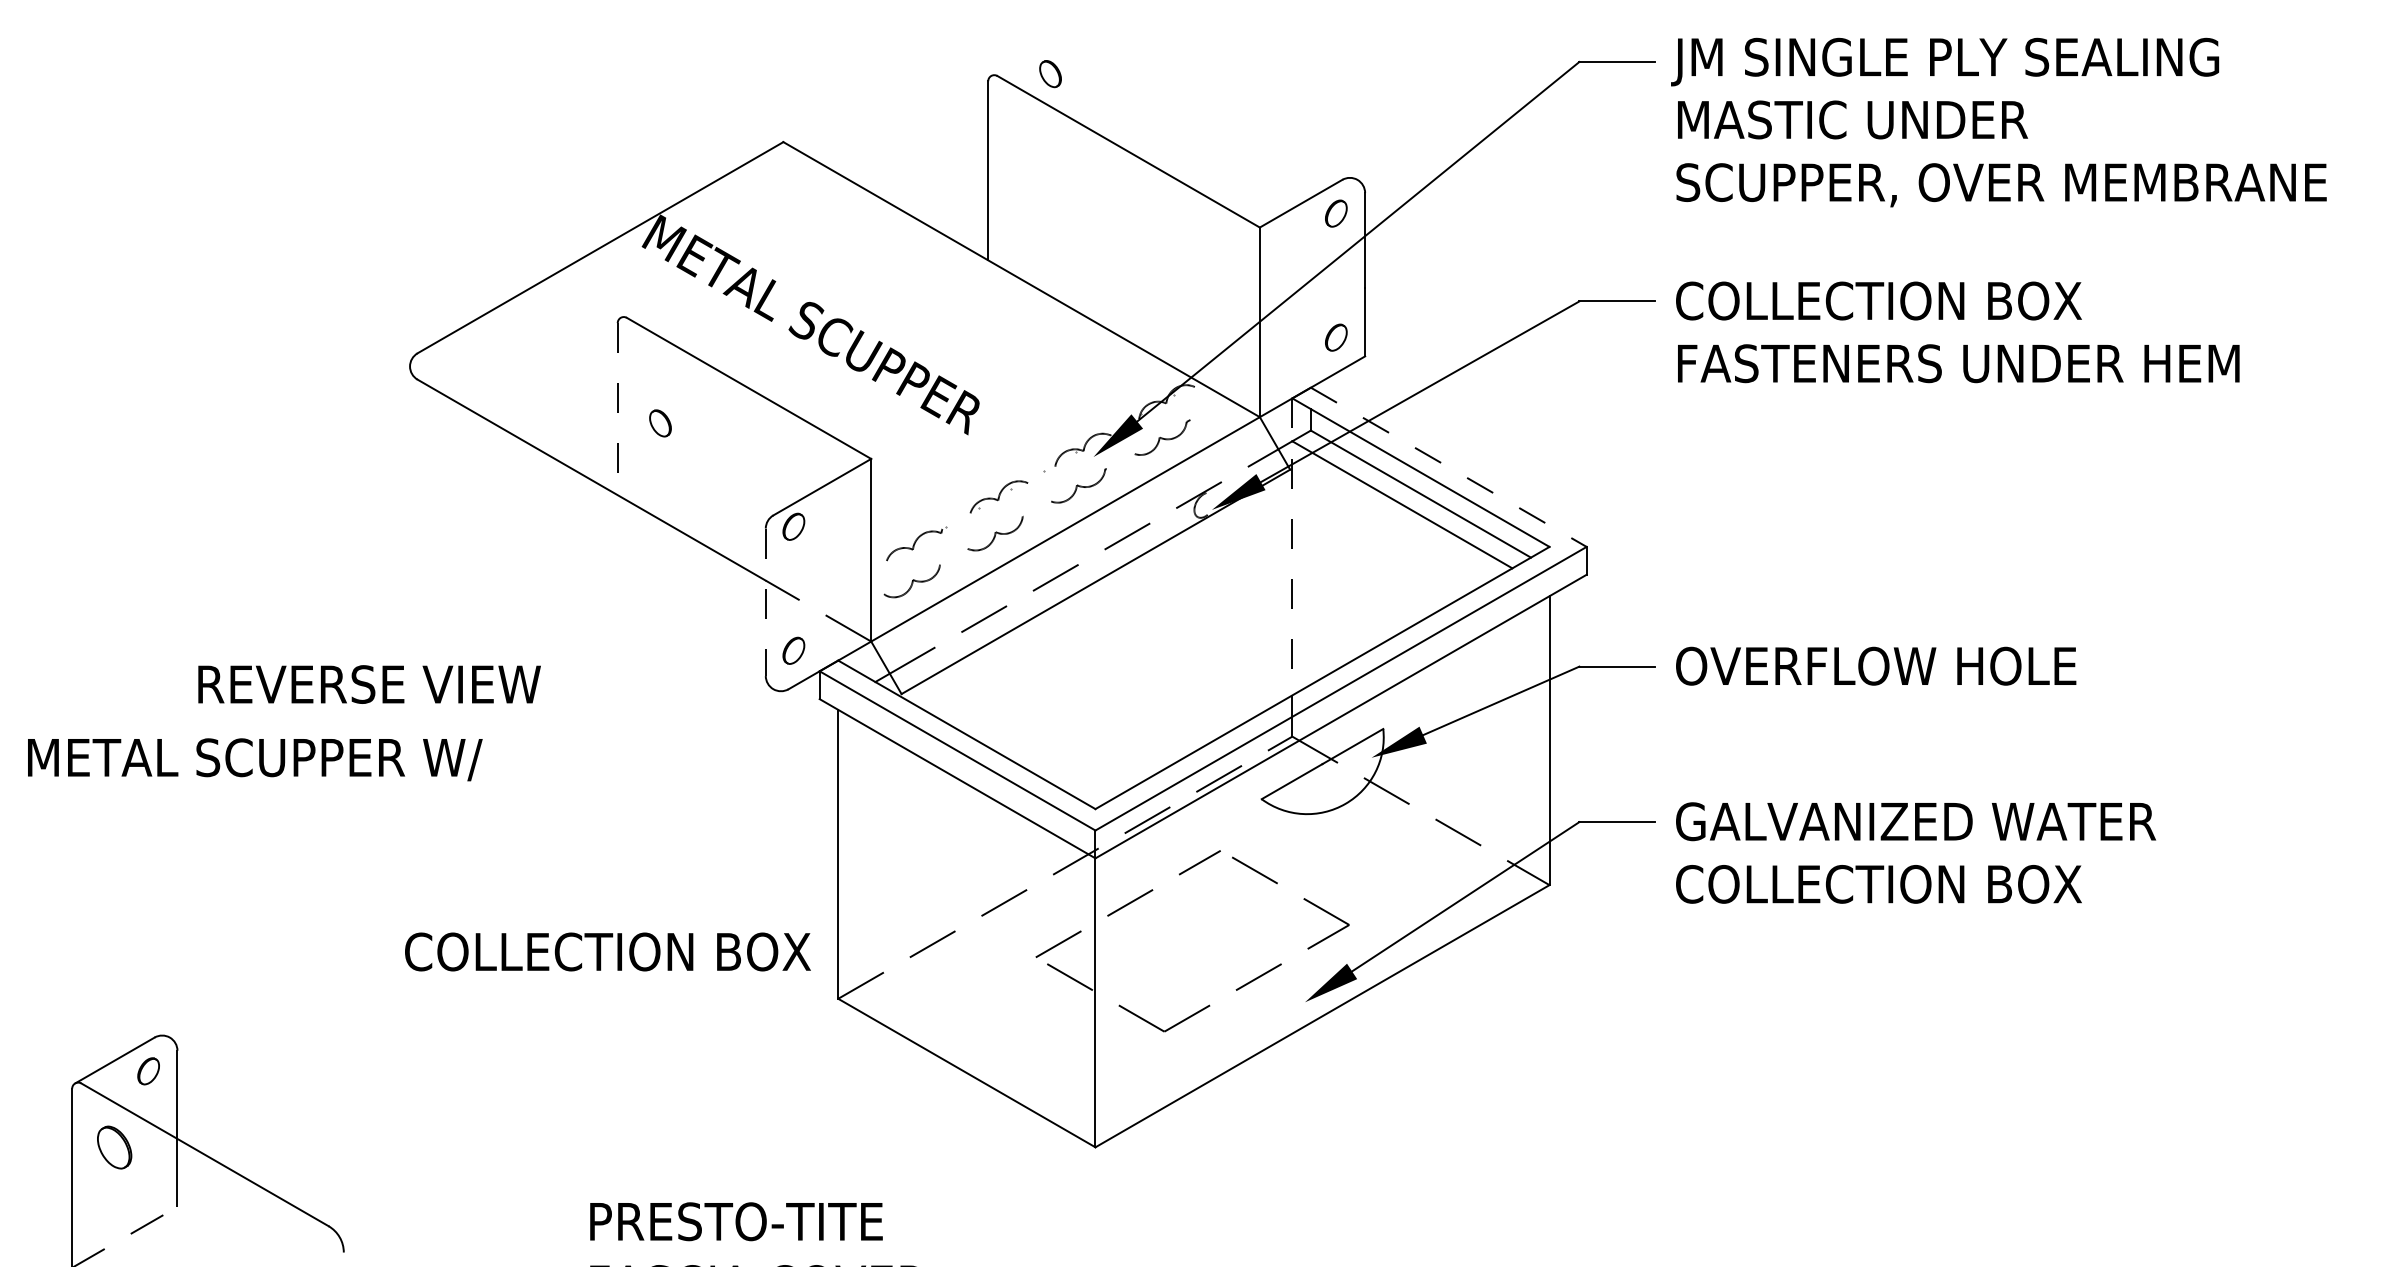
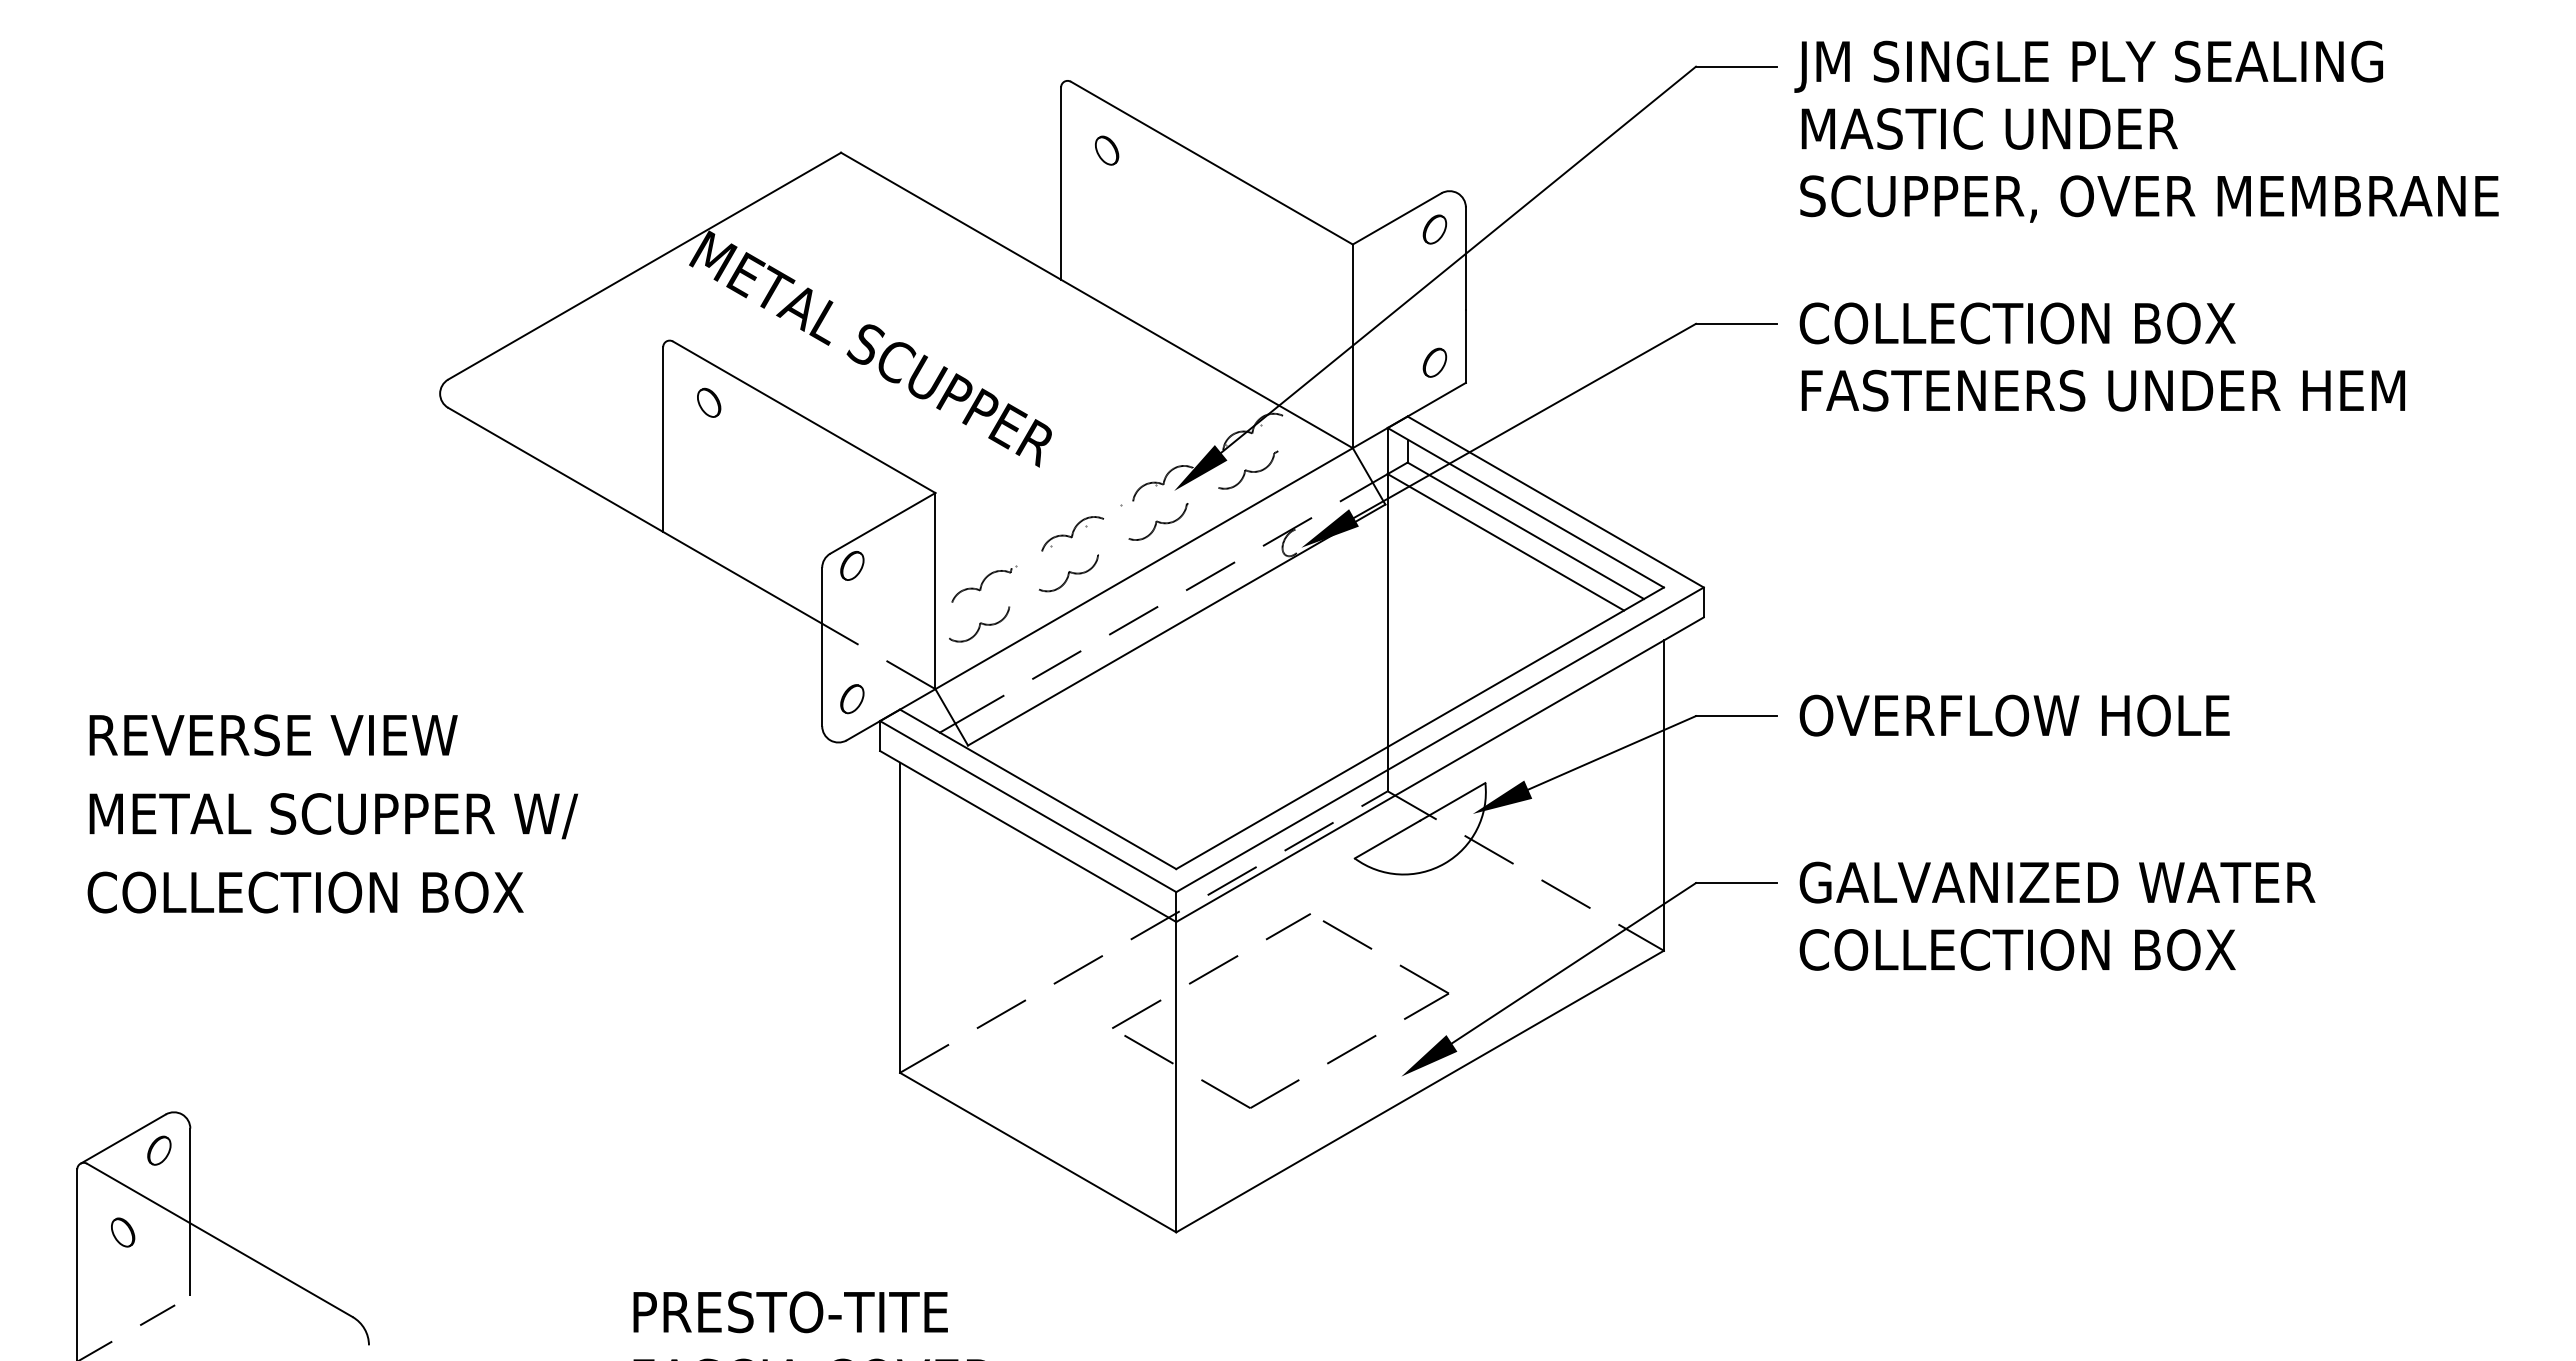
part: (1050, 73) -> (1107, 150), moved
line: (618, 410) -> (663, 440), dashed -> solid
part: (660, 423) -> (709, 402), moved
line: (1449, 467) -> (1556, 502), dashed -> solid
line: (1292, 547) -> (1387, 588), dashed -> solid
line: (766, 602) -> (822, 647), dashed -> solid
text: (369, 684) -> (273, 735), moved
text: (254, 760) -> (333, 816), moved
text: (607, 951) -> (305, 892), moved
part: (115, 1147) -> (123, 1232), size x0.62

